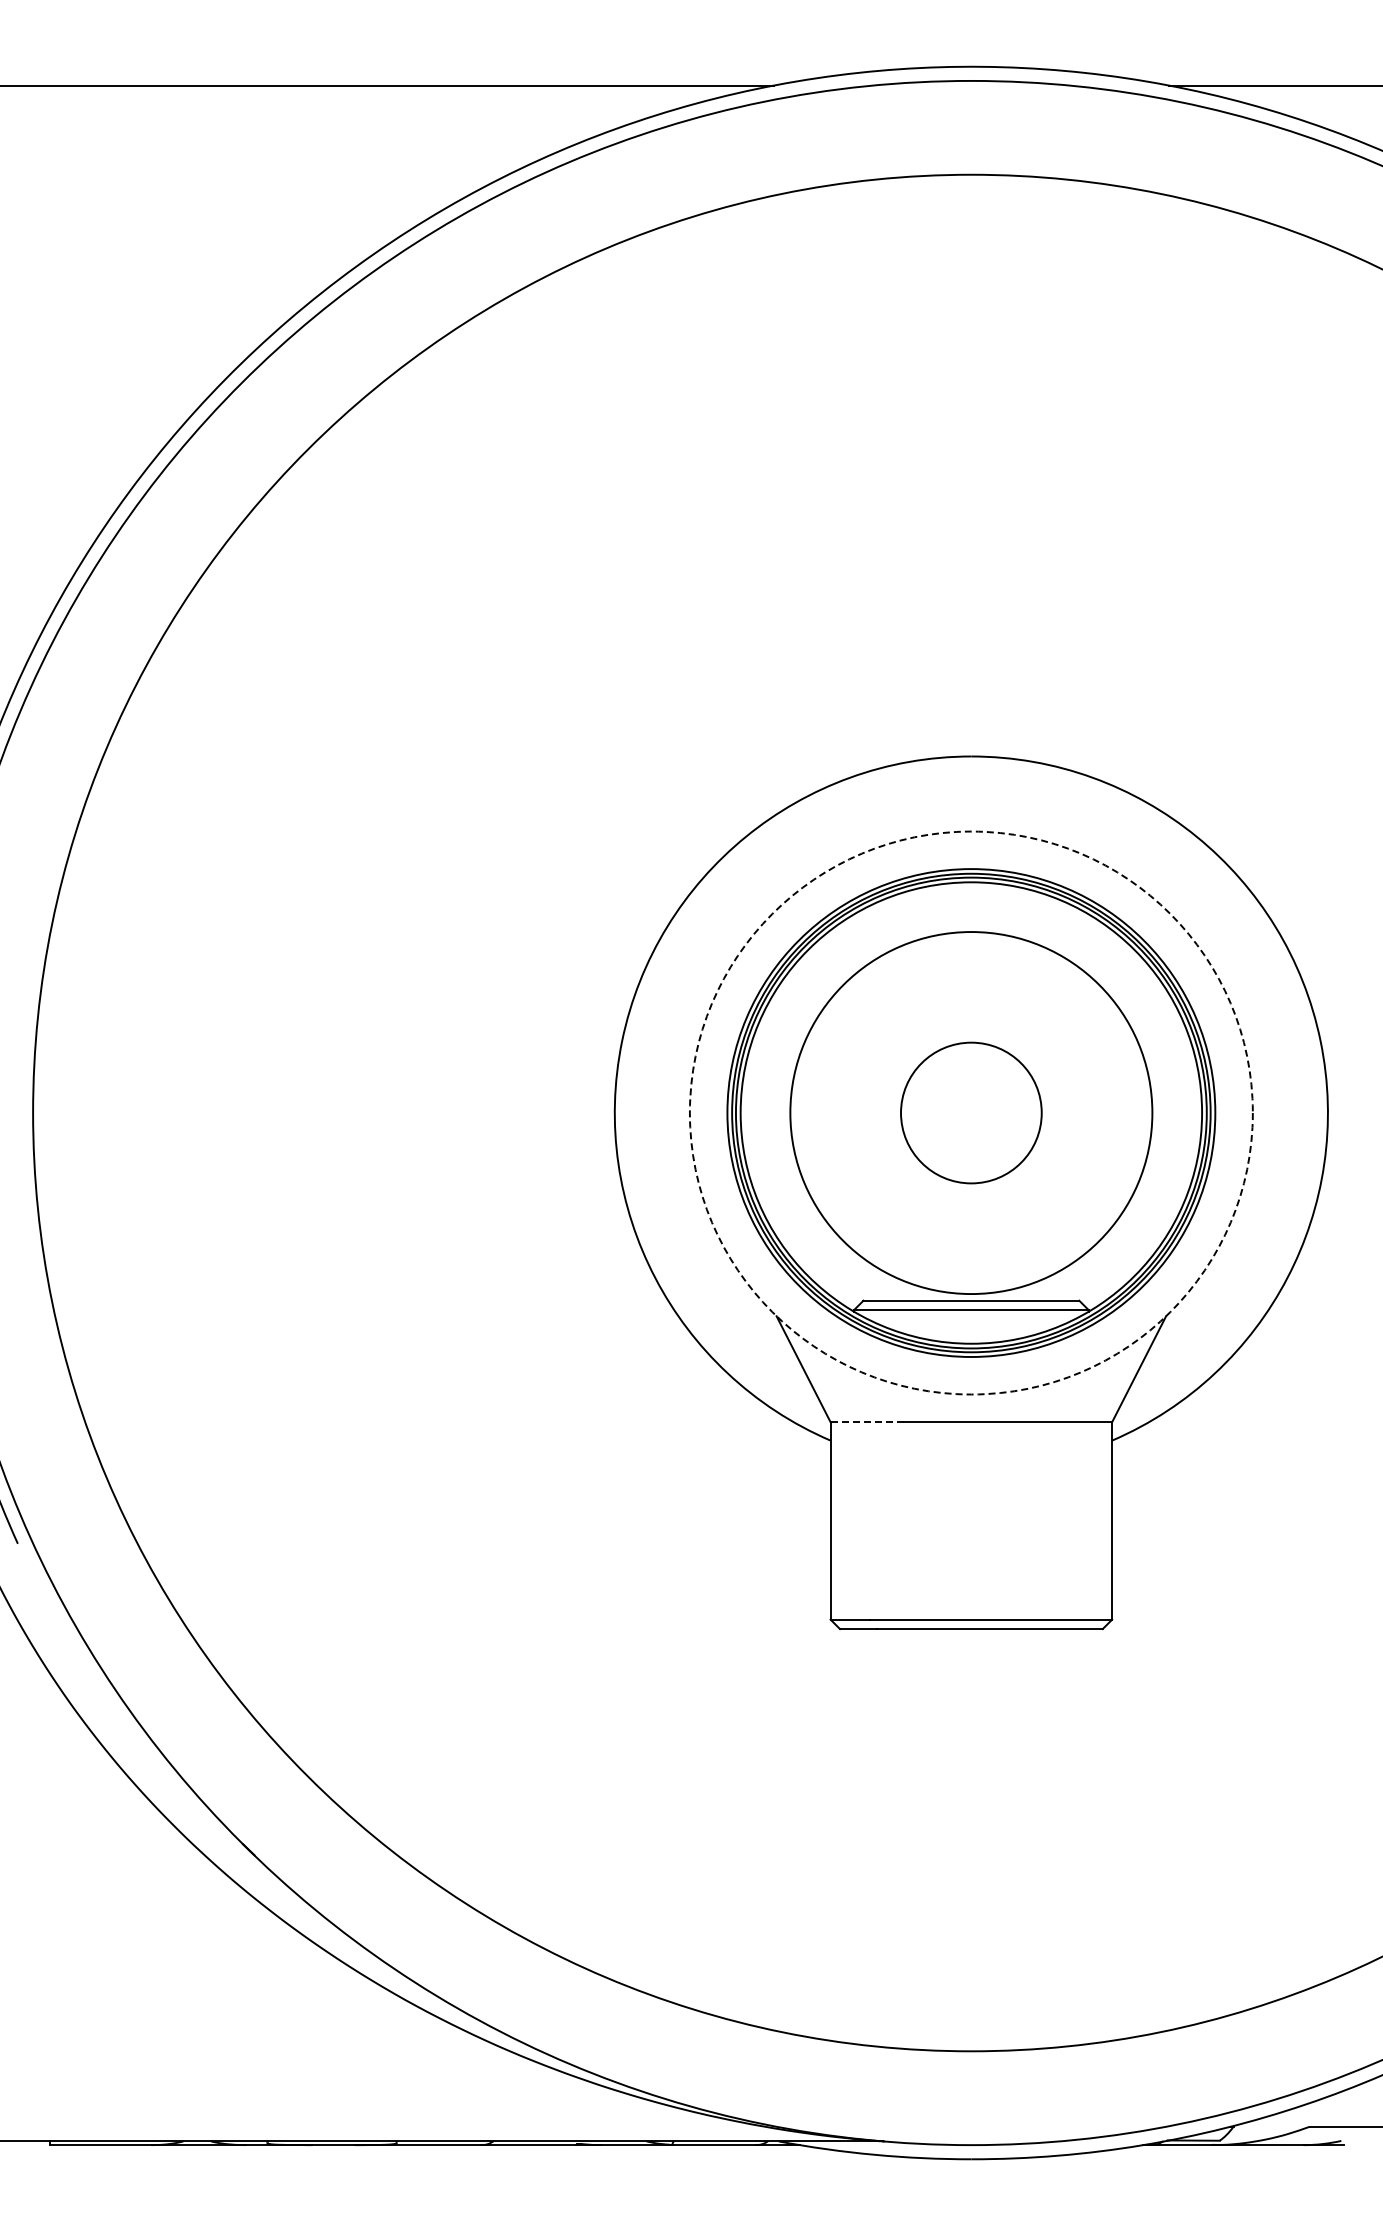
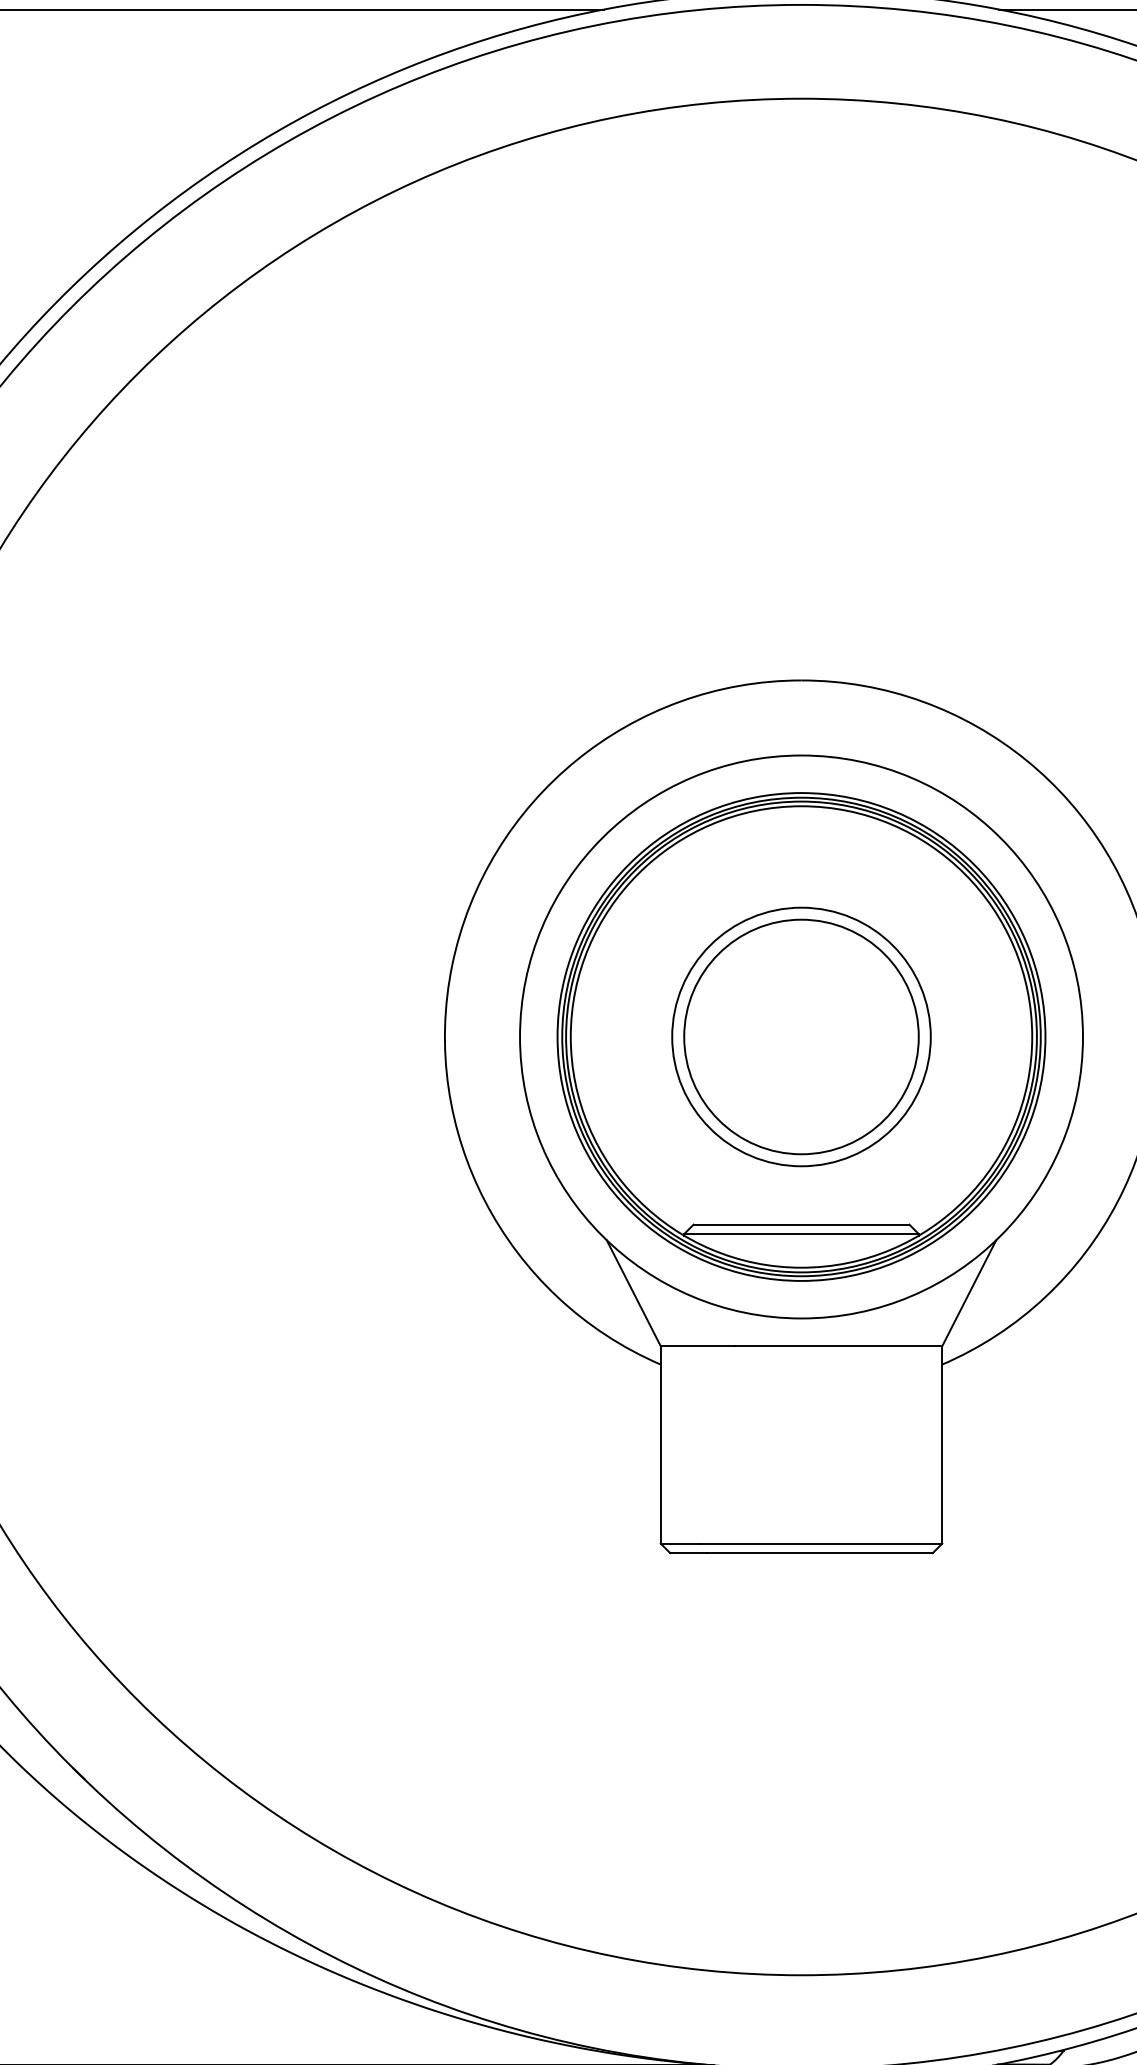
circle: (970, 1112) -> (800, 1036), dashed -> solid
circle: (971, 1112) -> (801, 1036), size x0.71
circle: (971, 1112) -> (801, 1036), size x1.67
line: (867, 1422) -> (697, 1346), dashed -> solid

